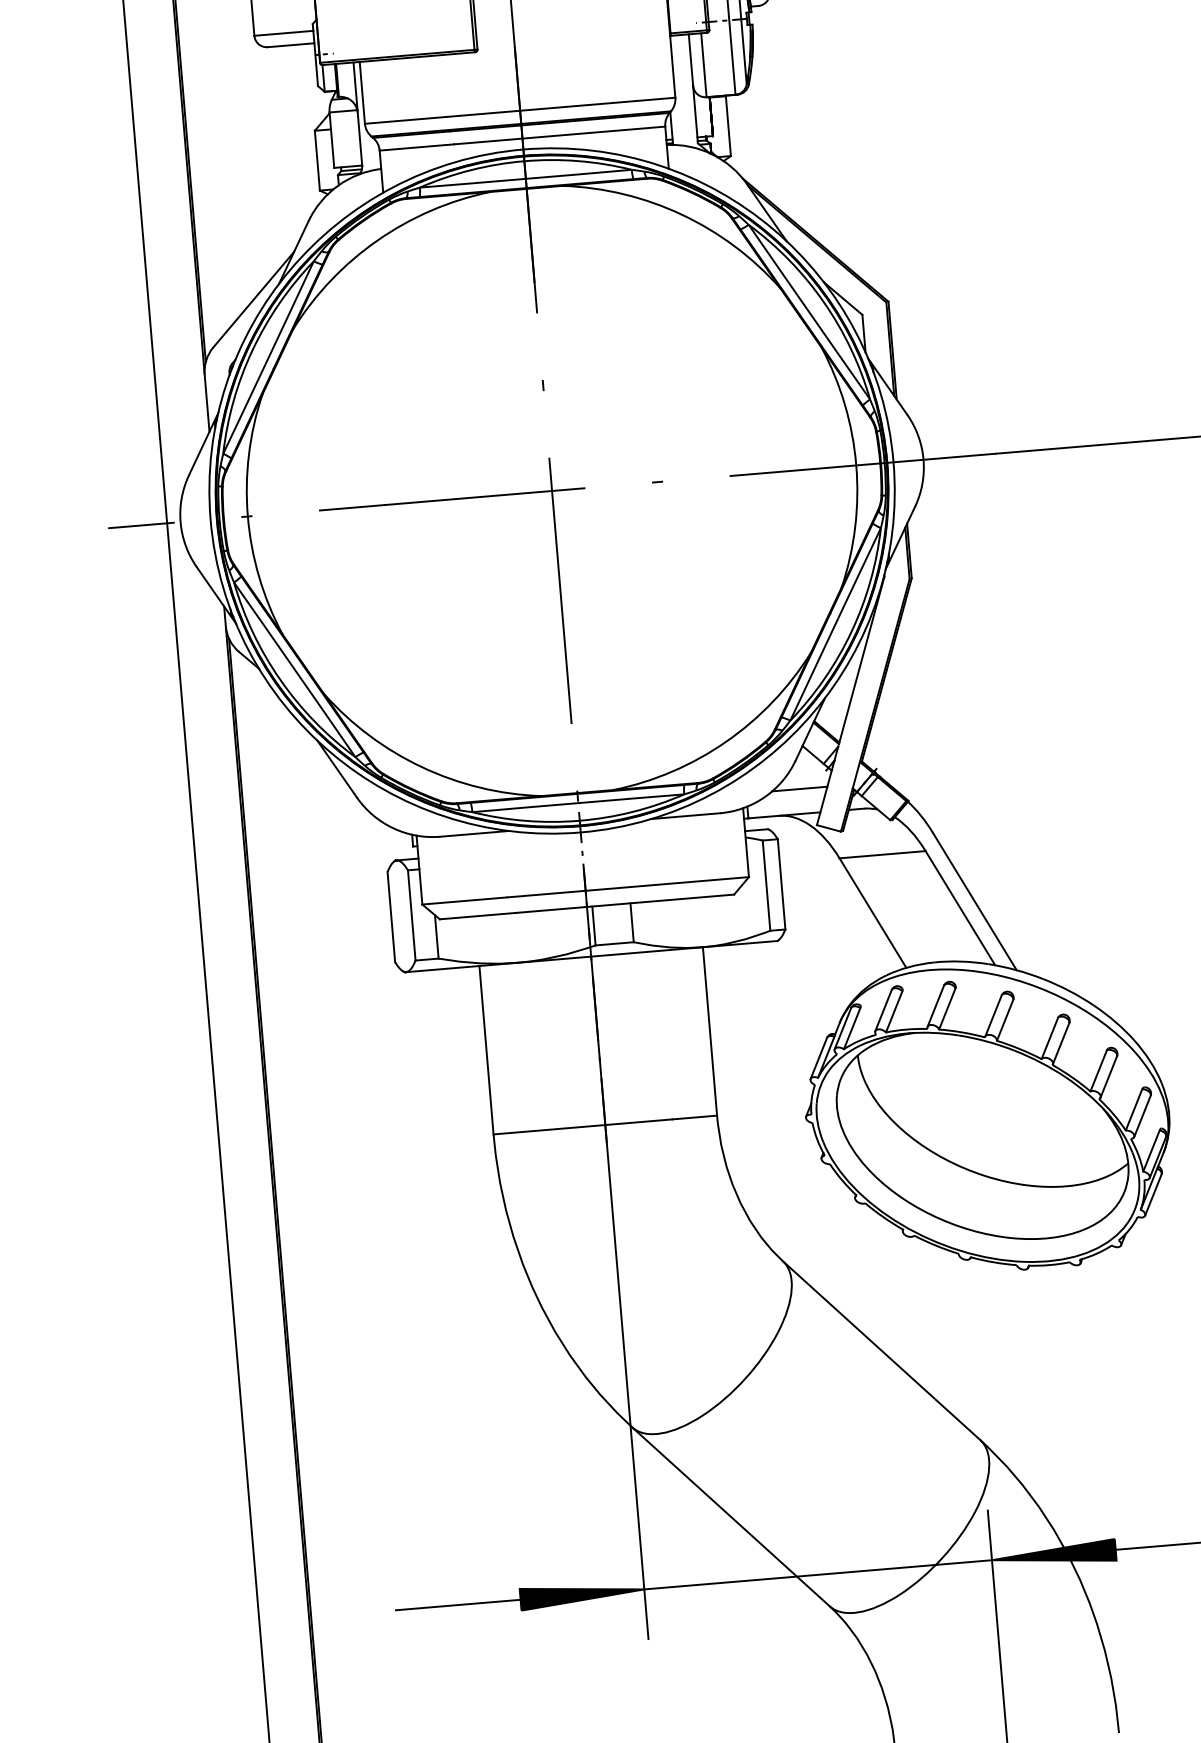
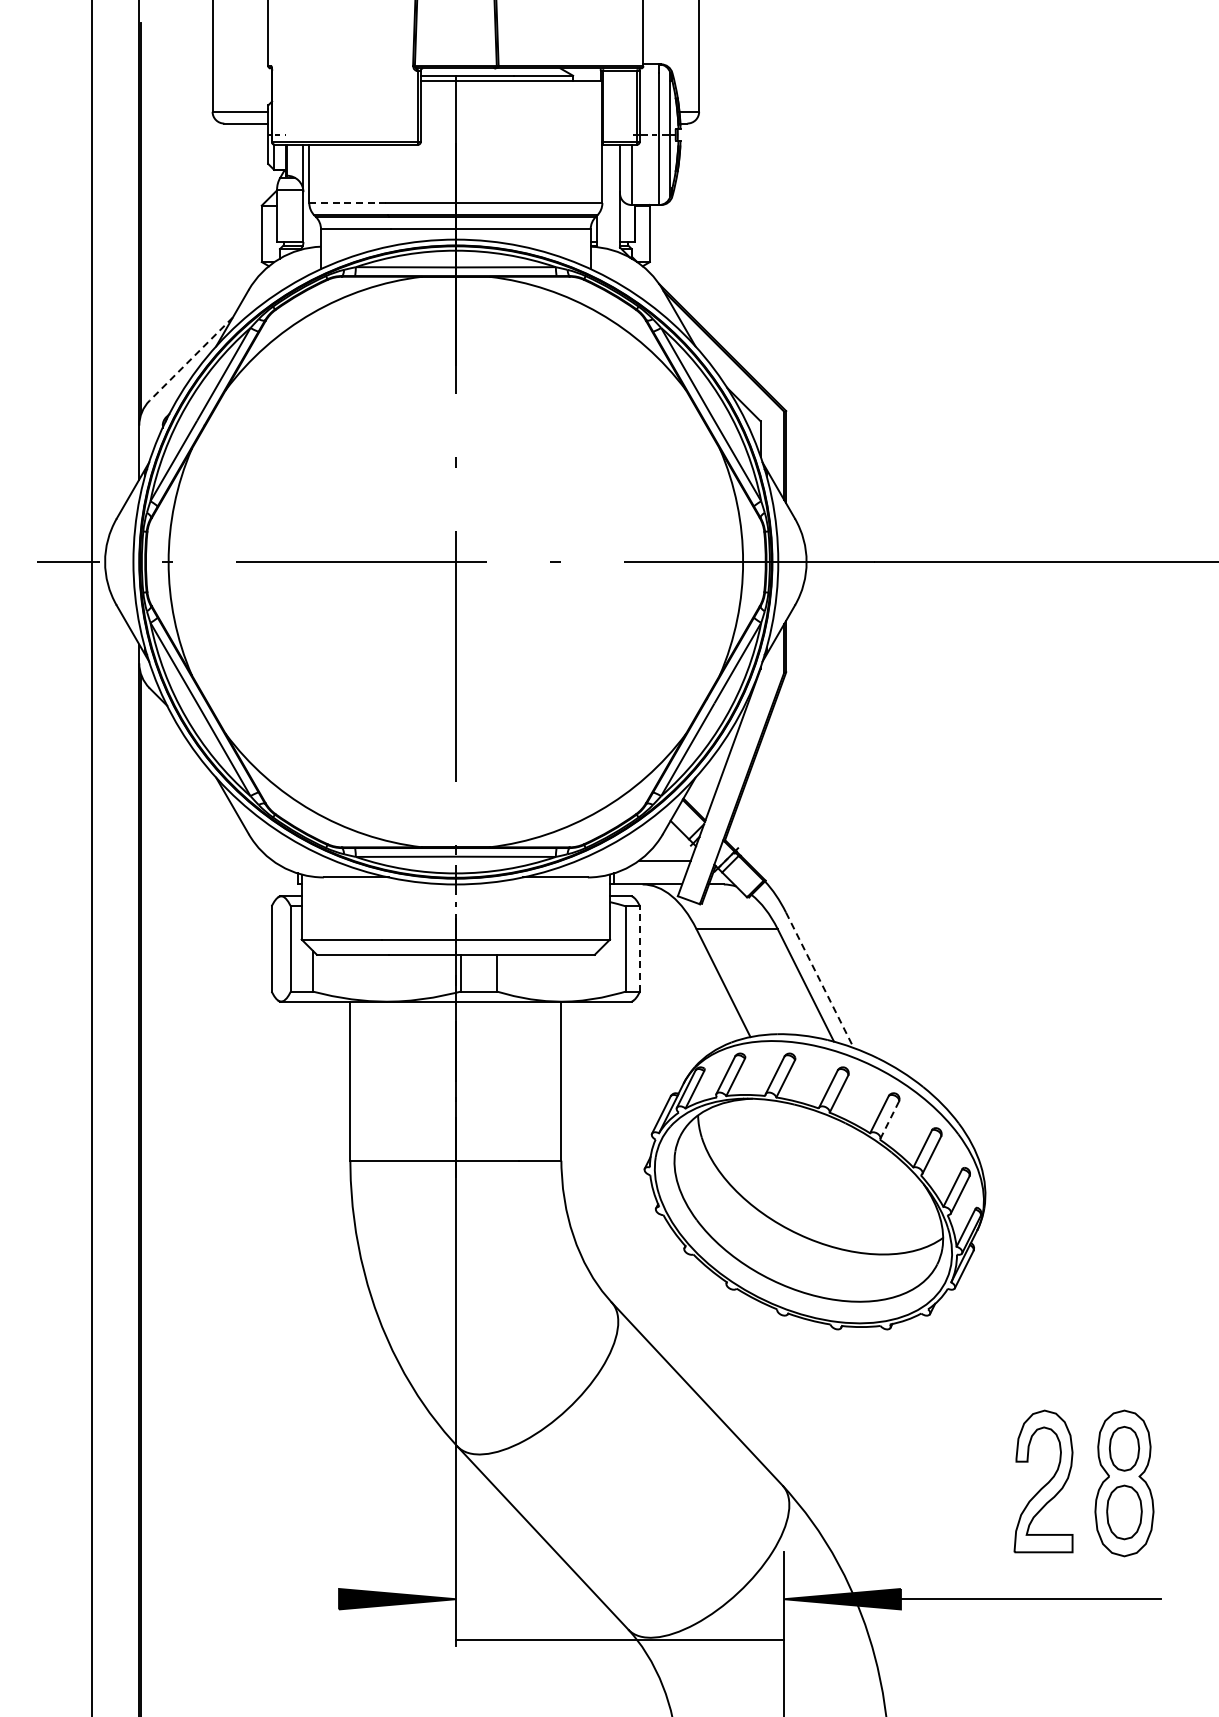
line: (405, 120) -> (347, 203), solid -> dashed
line: (254, 299) -> (191, 359), solid -> dashed
line: (781, 883) -> (640, 948), solid -> dashed
line: (974, 901) -> (819, 980), solid -> dashed
line: (1060, 1043) -> (889, 1120), solid -> dashed
line: (817, 1575) -> (619, 1640), moved
line: (458, 1605) -> (280, 1599), removed

